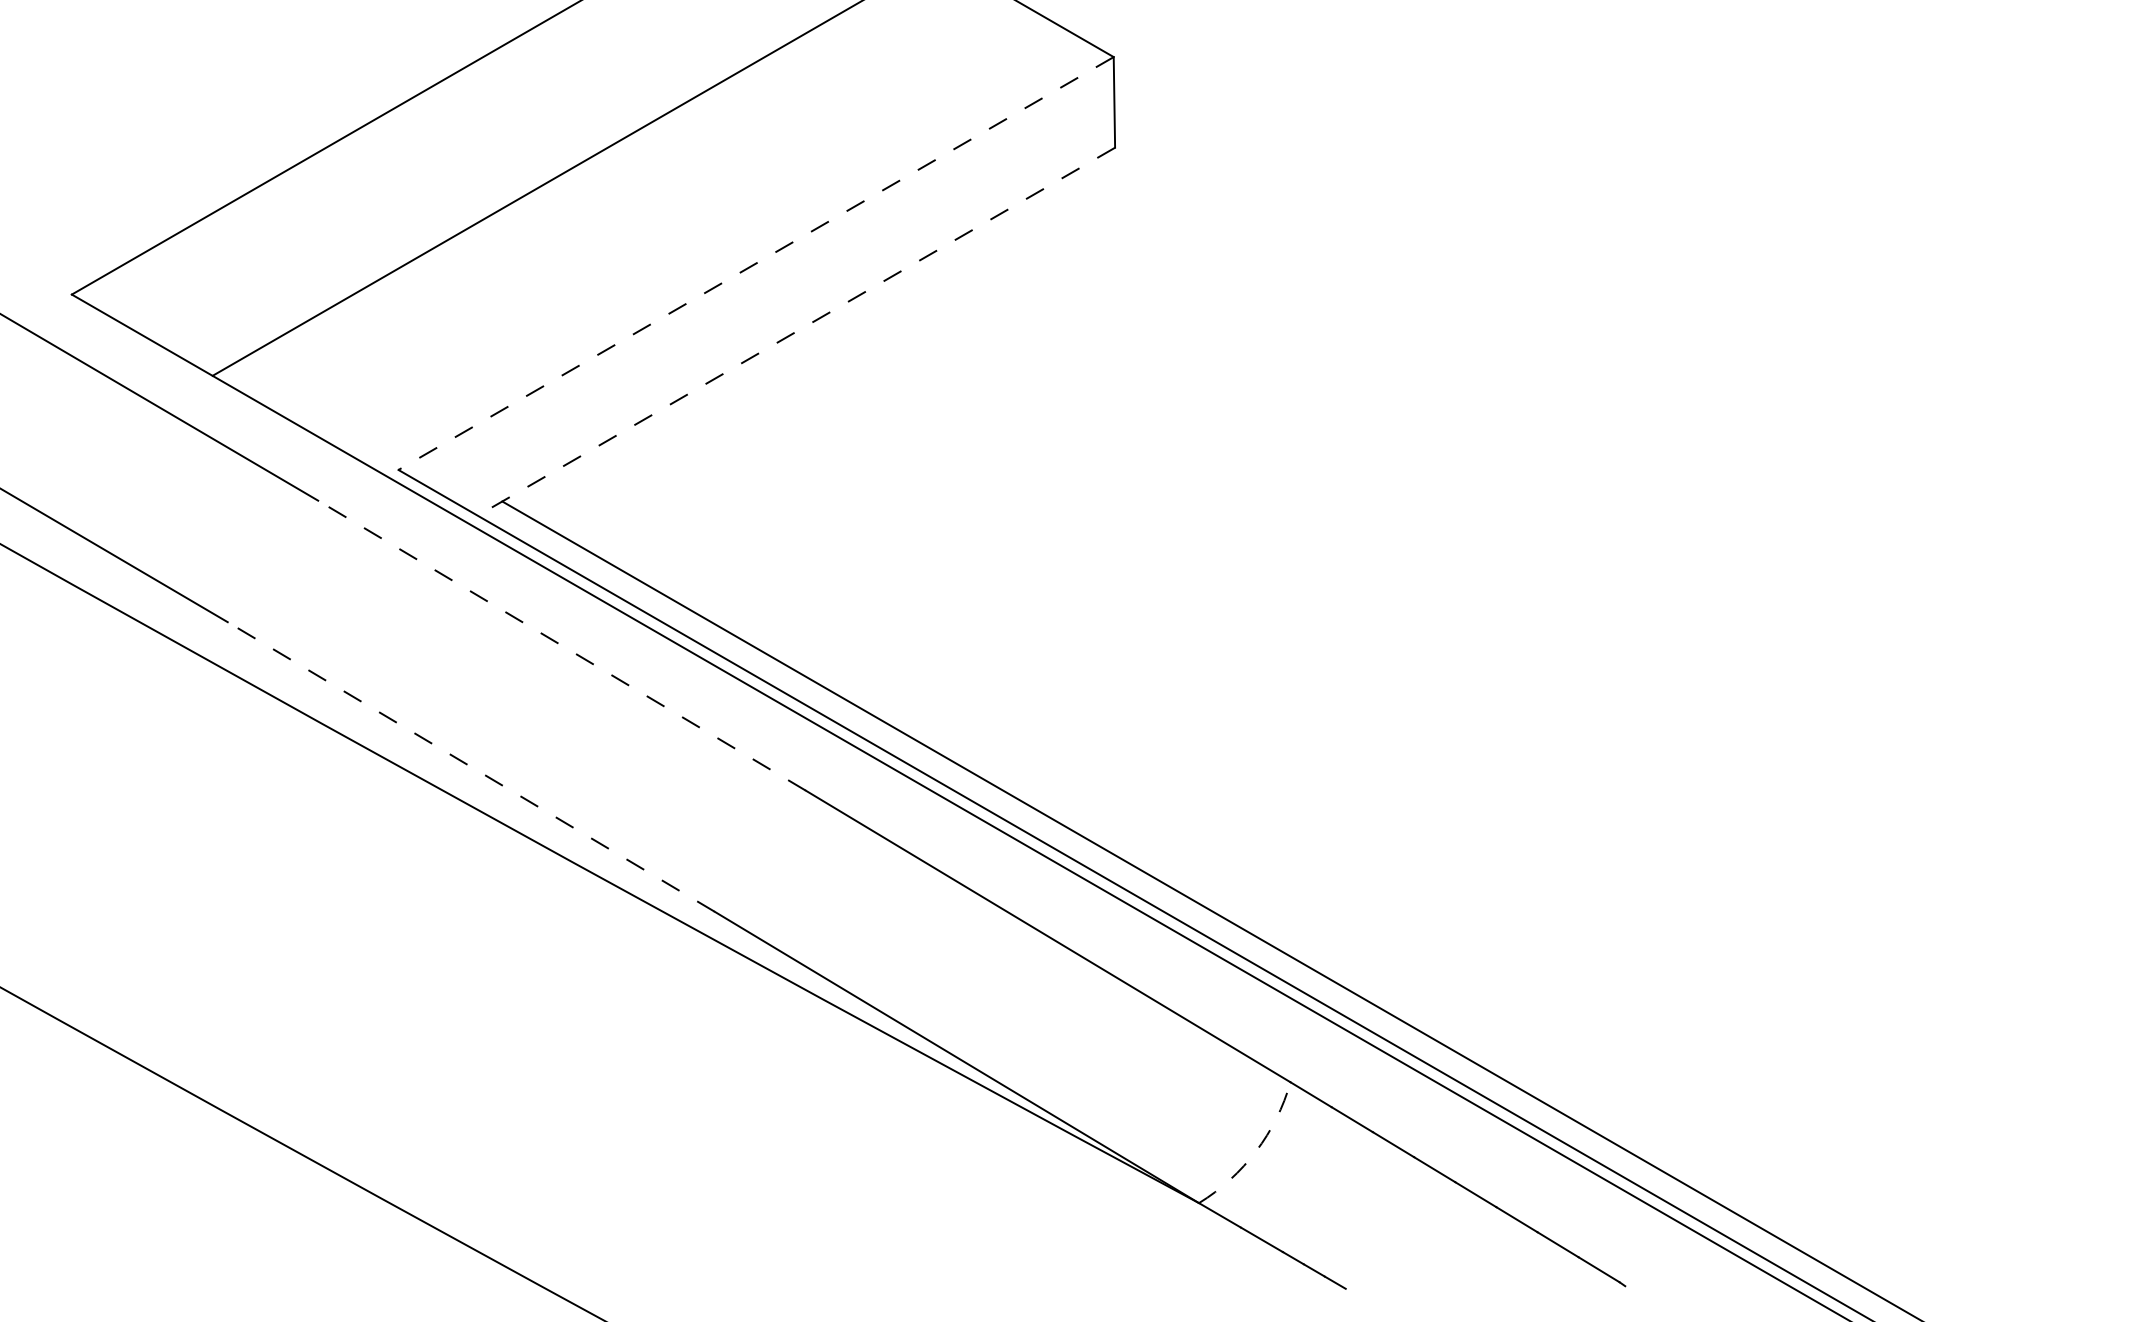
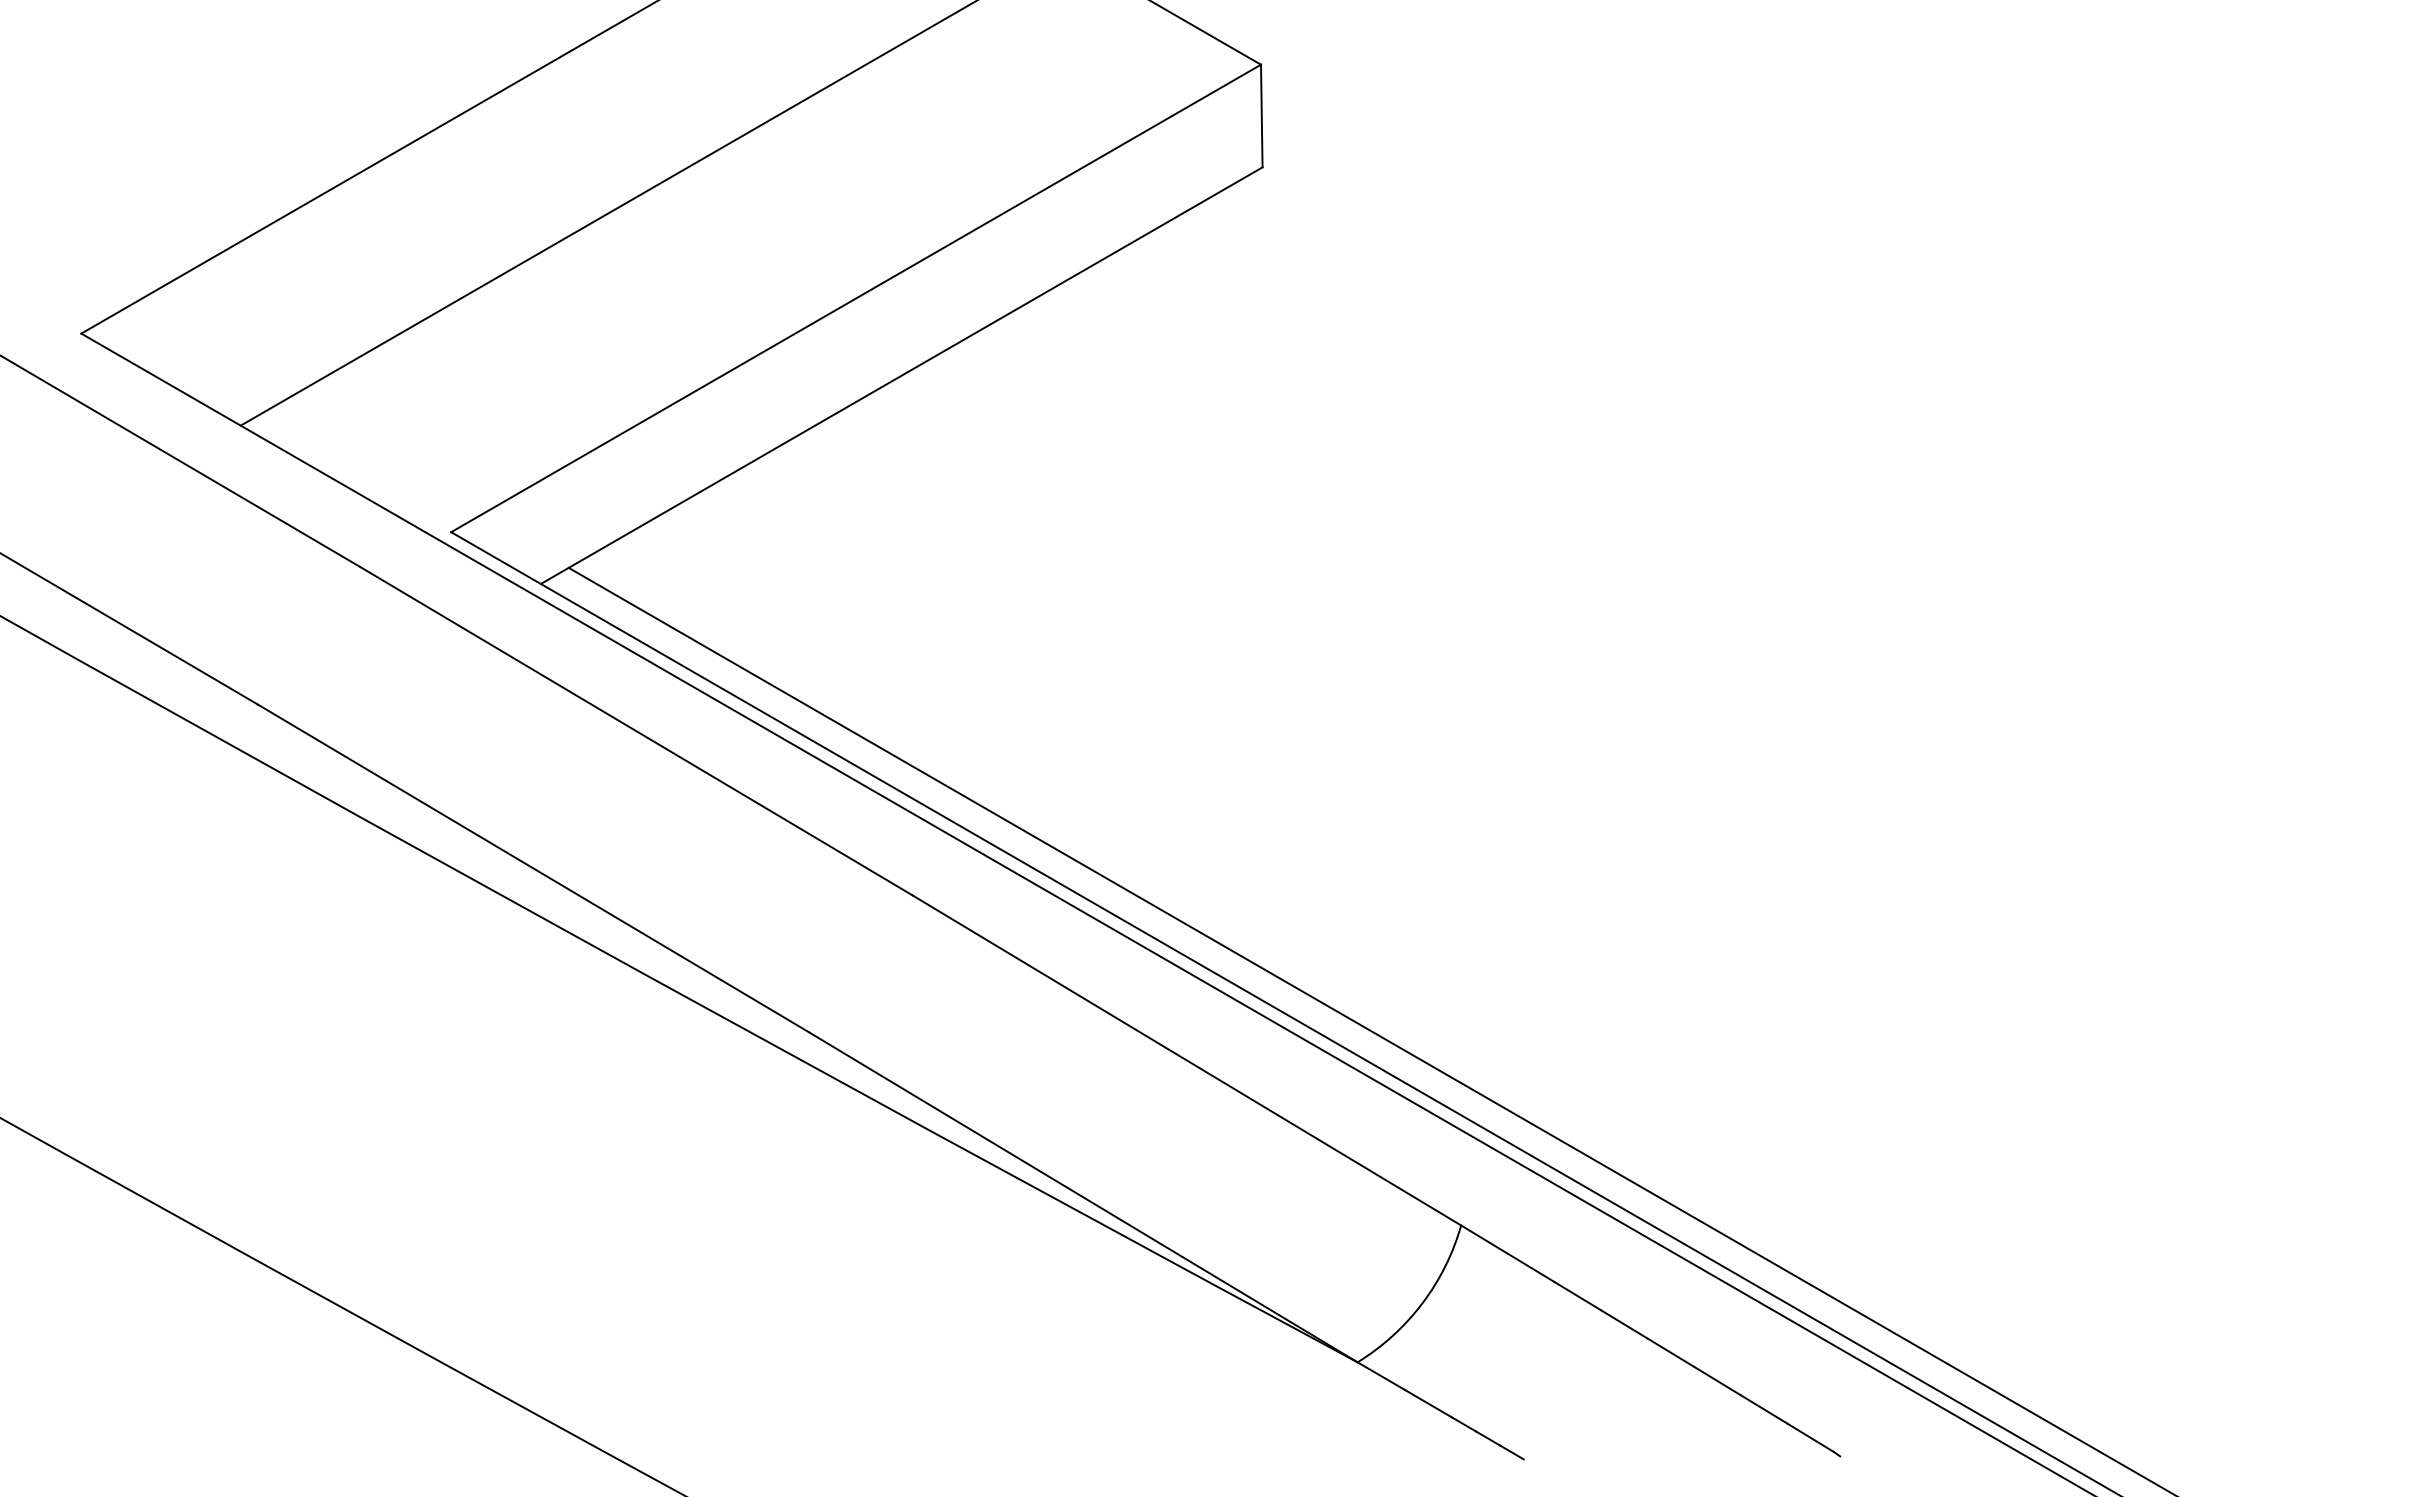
line: (756, 263) -> (856, 298), dashed -> solid
line: (796, 331) -> (901, 375), dashed -> solid
line: (561, 645) -> (635, 730), dashed -> solid
line: (471, 766) -> (533, 868), dashed -> solid
arc: (1256, 1151) -> (1422, 1303), dashed -> solid

